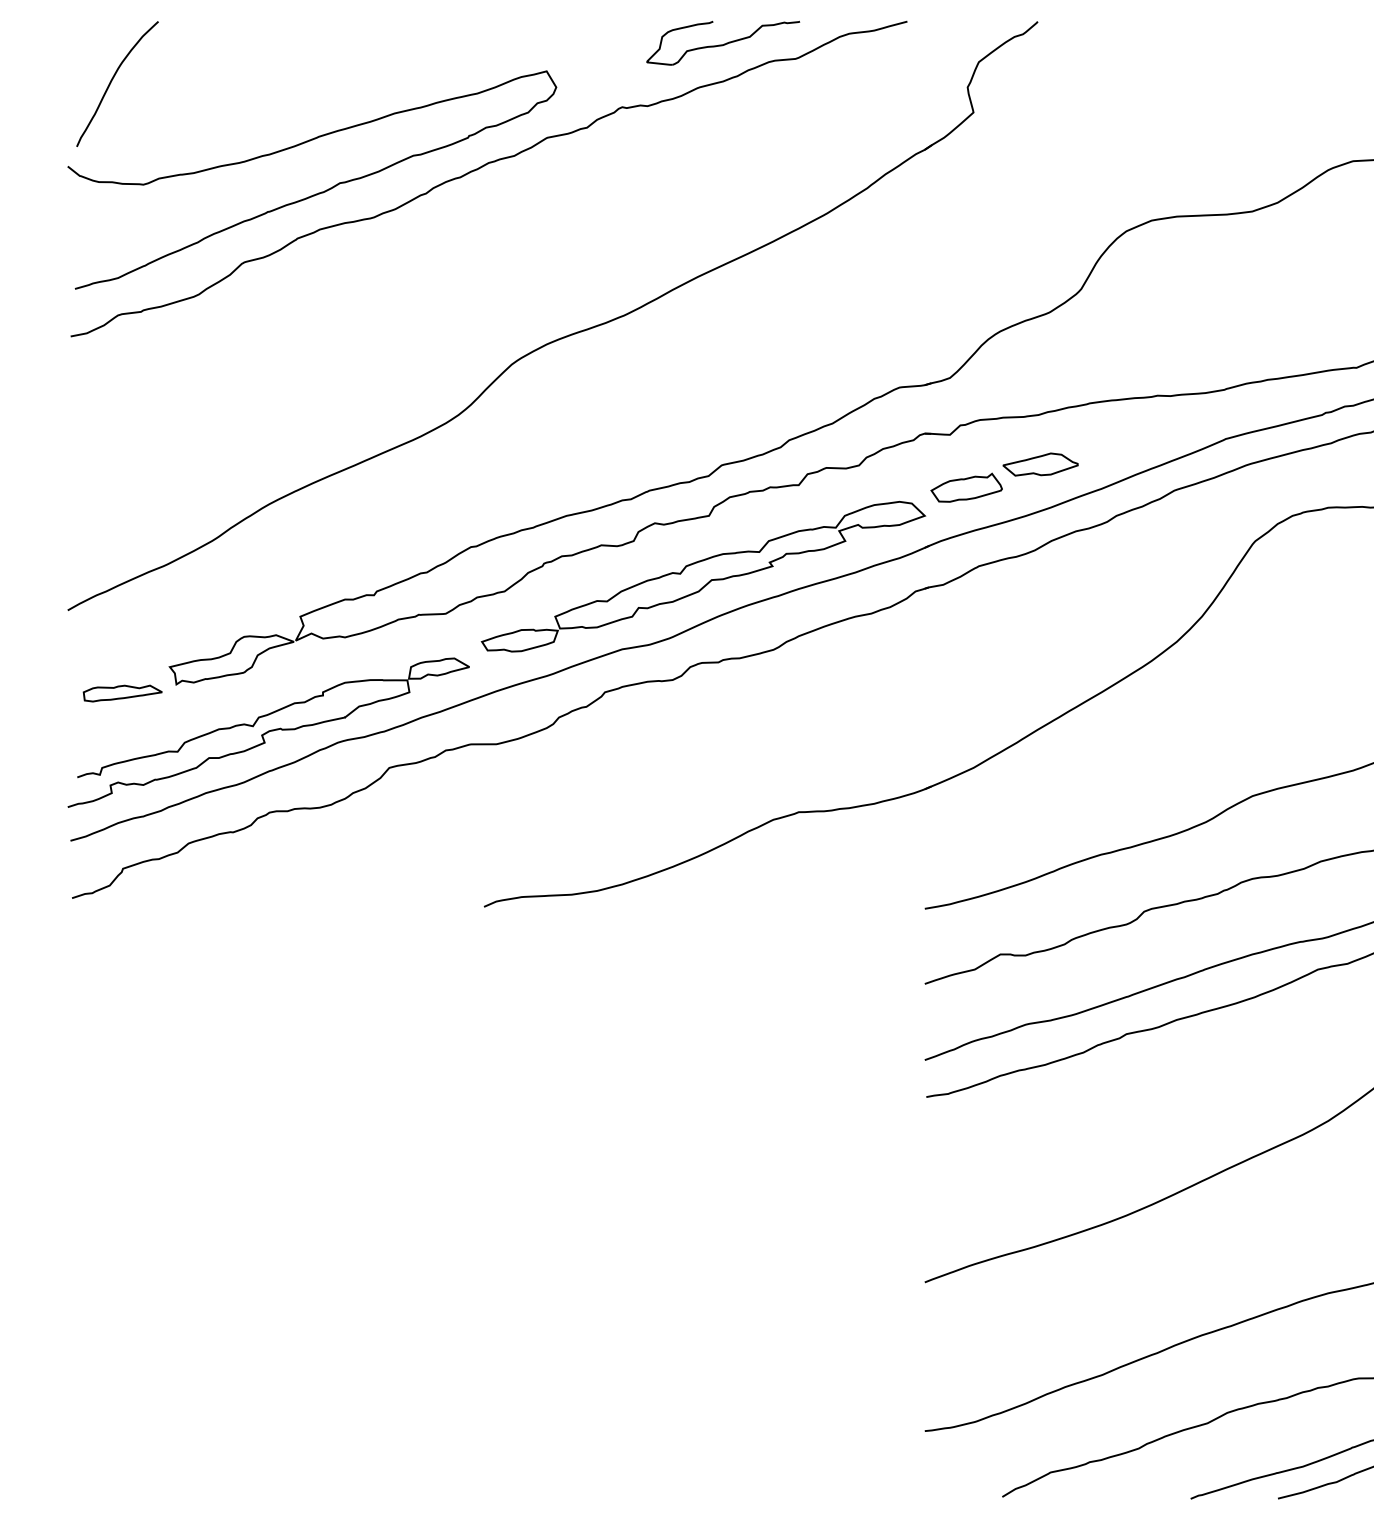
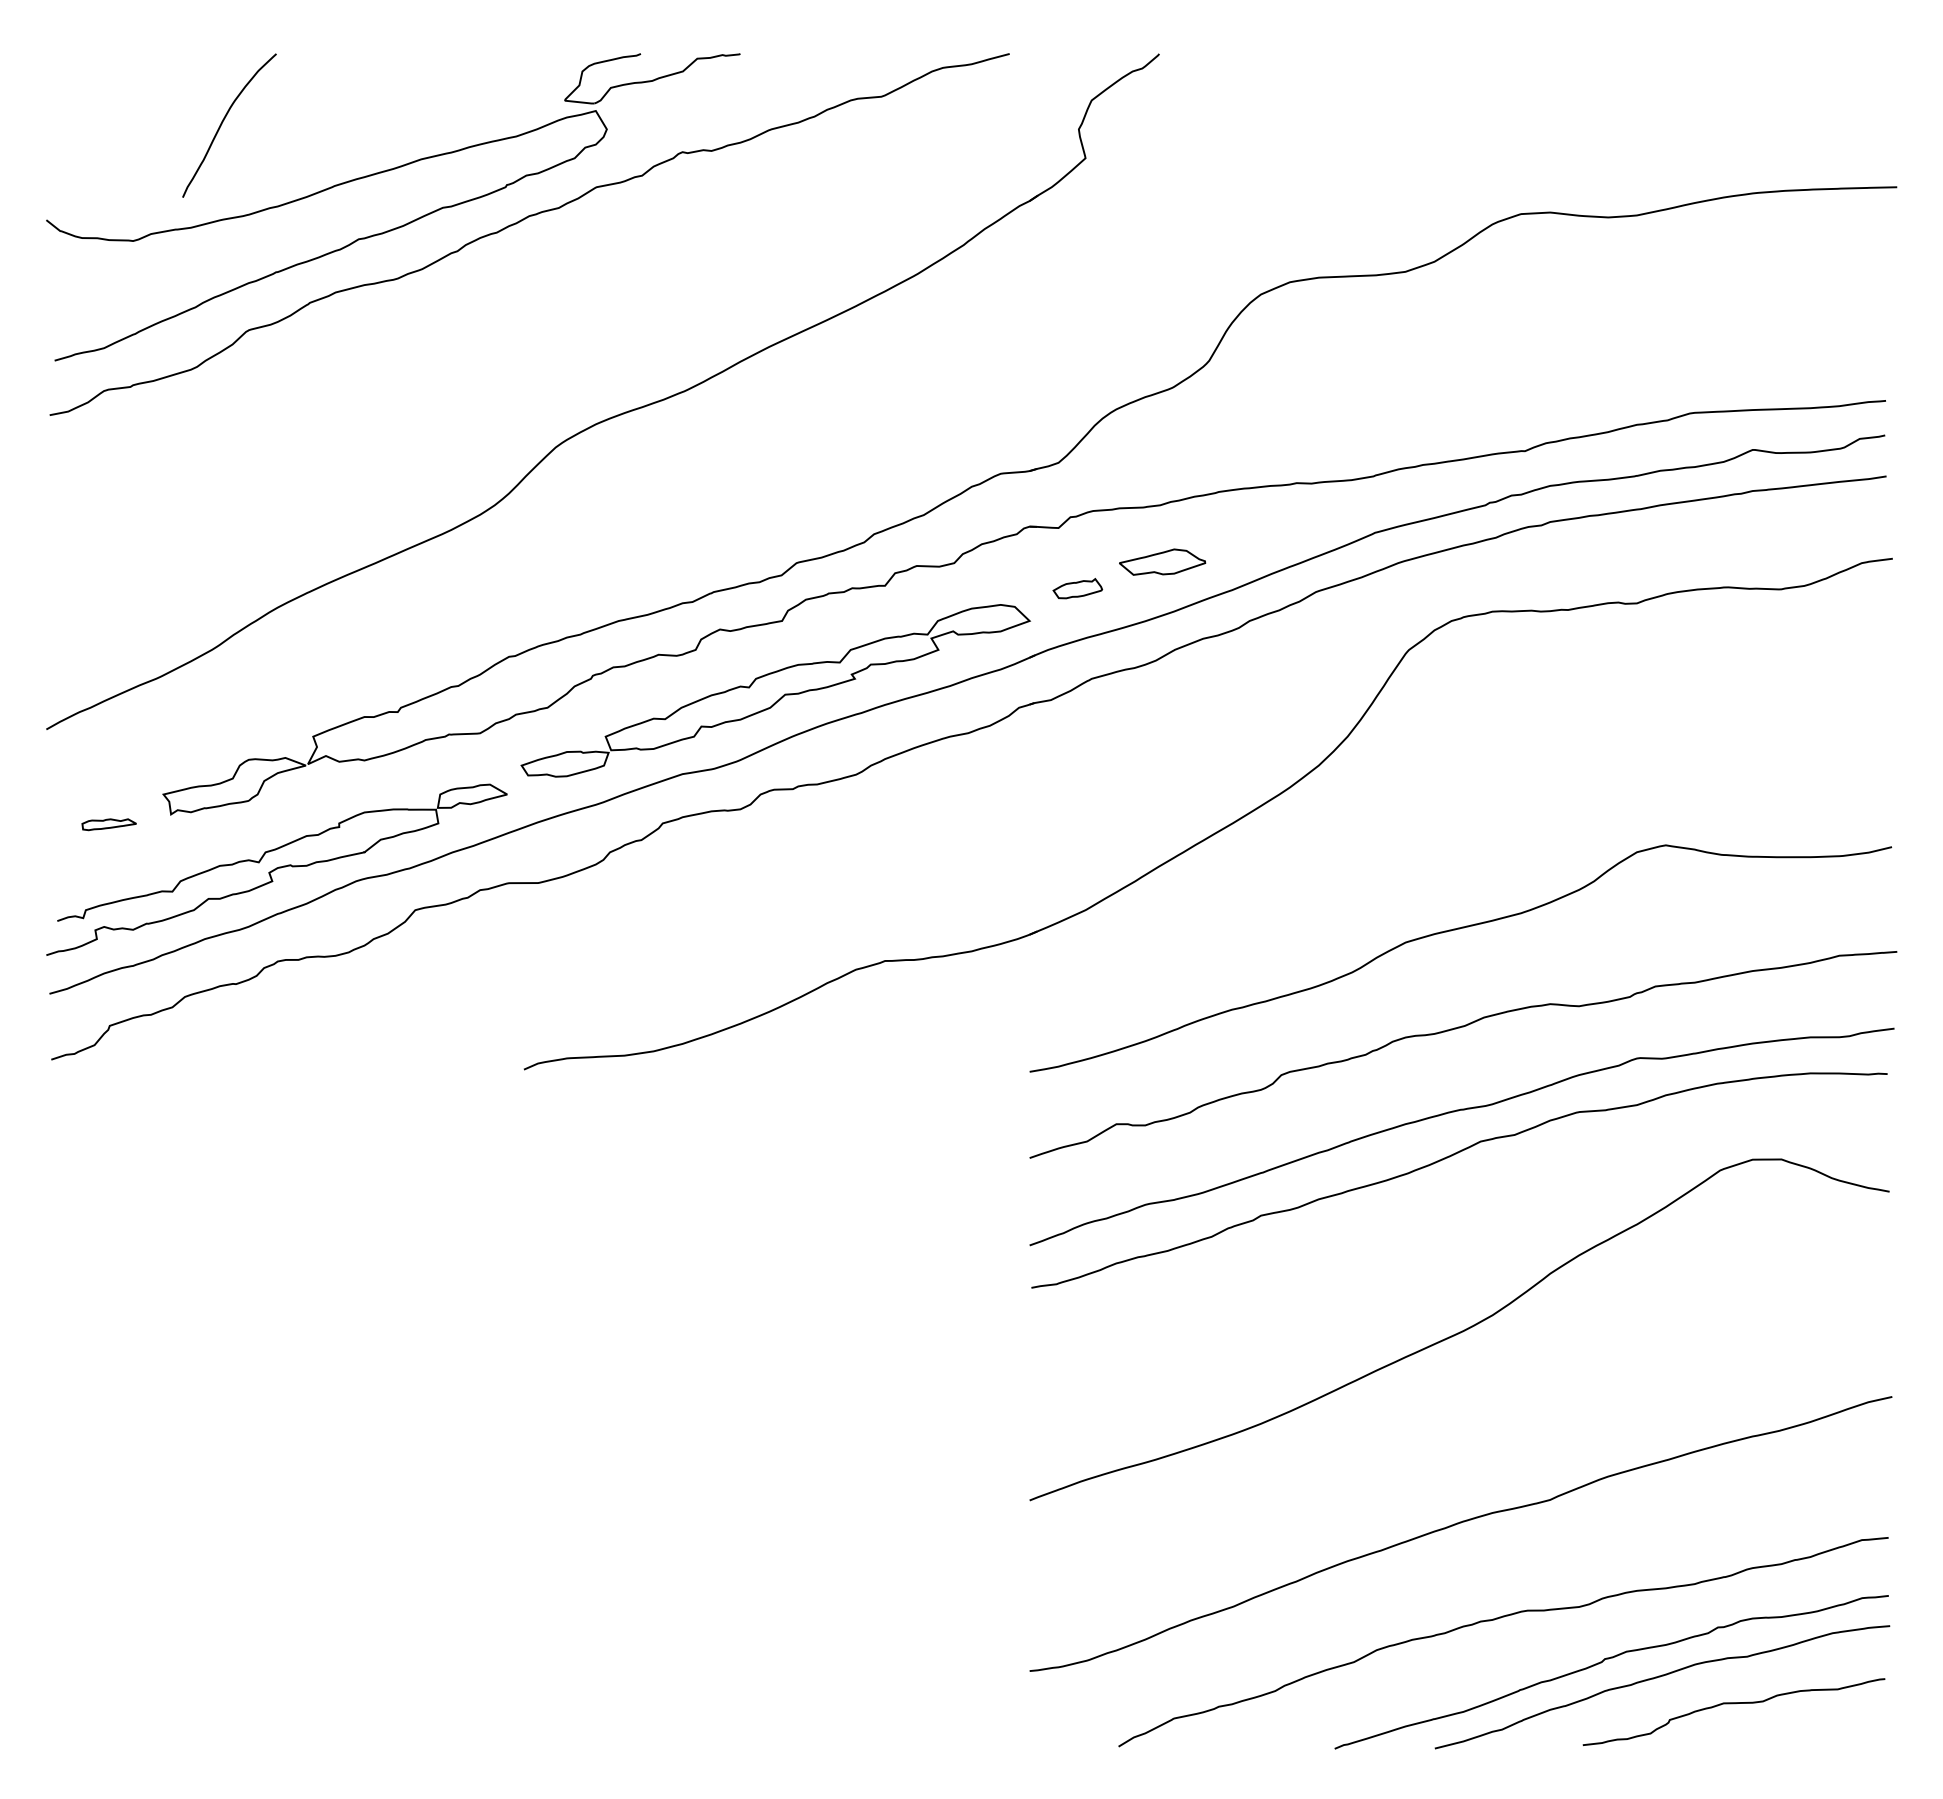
part: (723, 43) -> (652, 78), moved
curve: (112, 81) -> (223, 122), moved
part: (966, 487) -> (1077, 588), size x0.6
part: (121, 693) -> (108, 824), size x0.6

